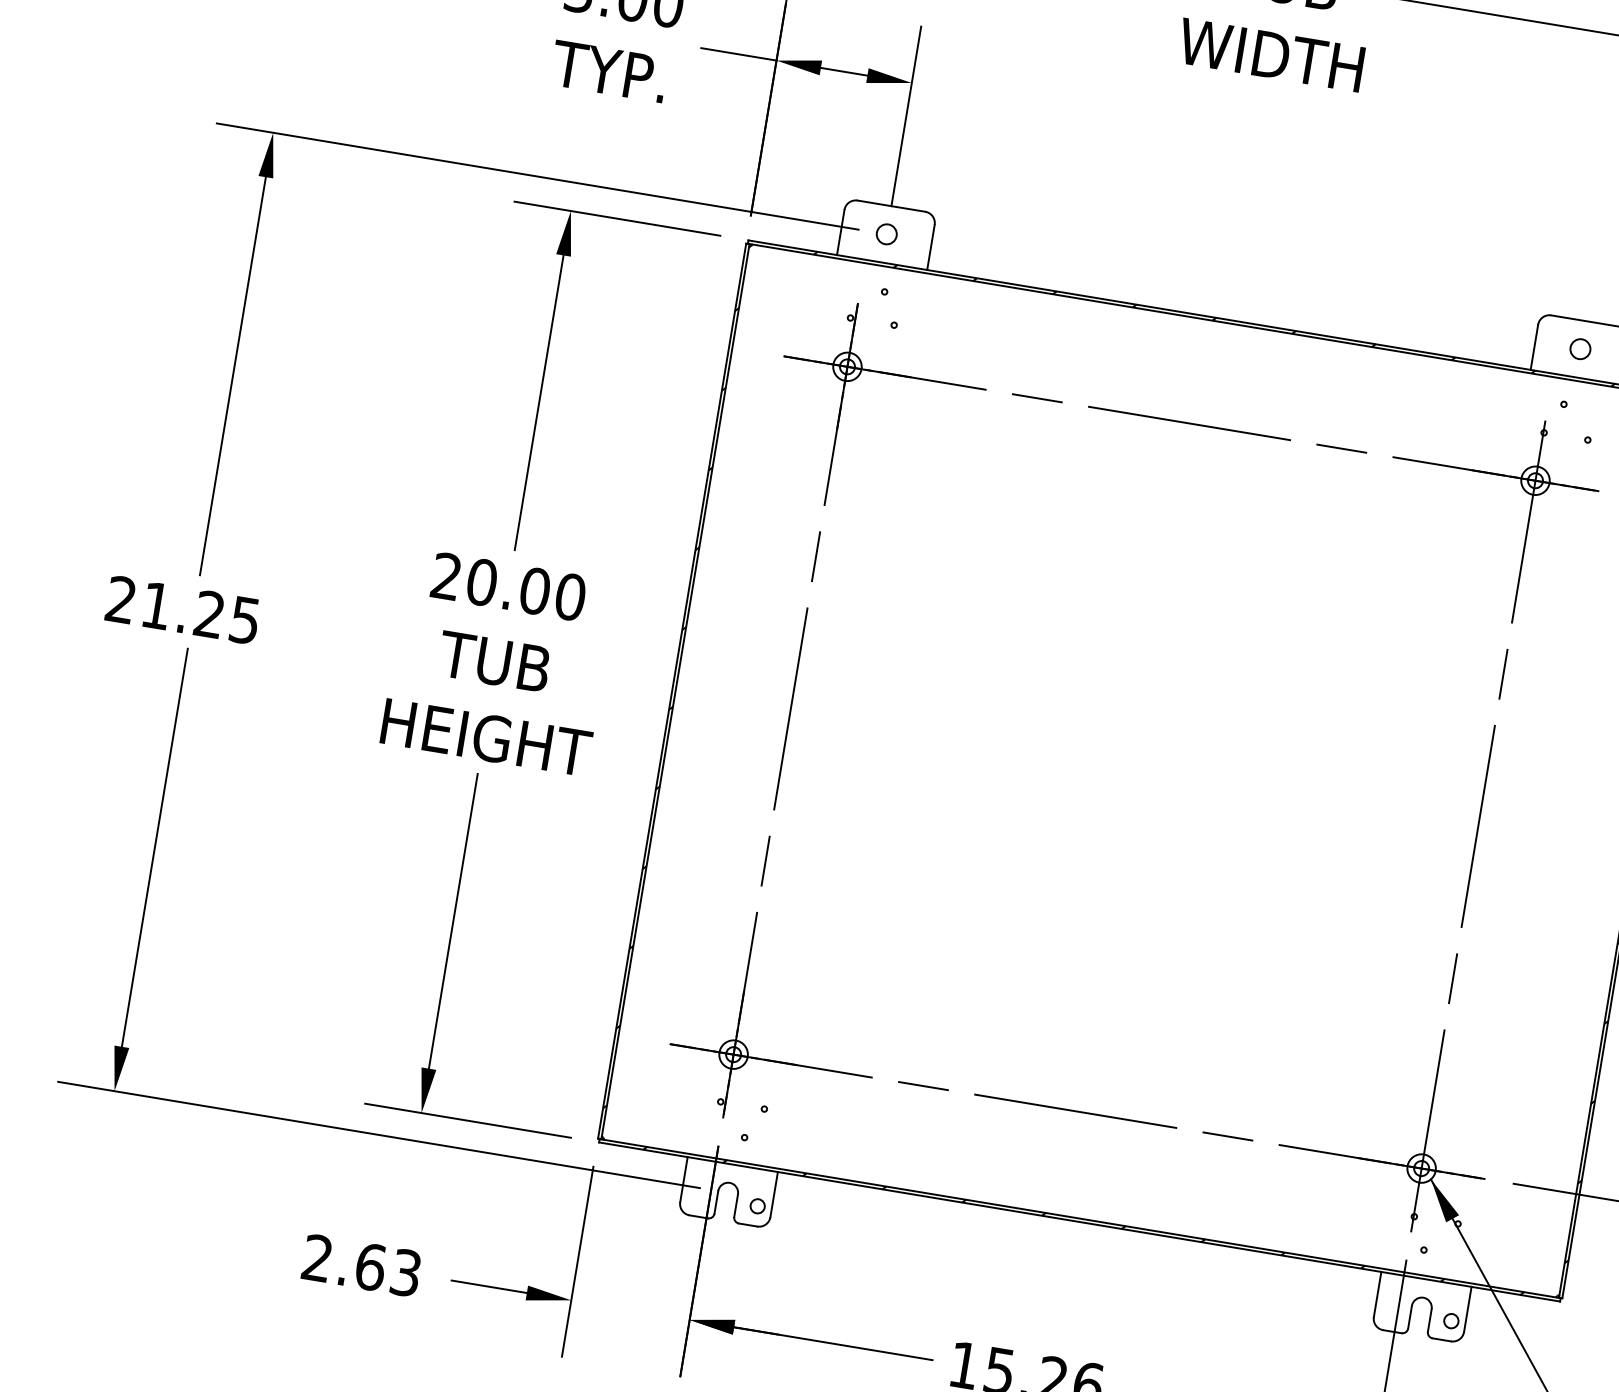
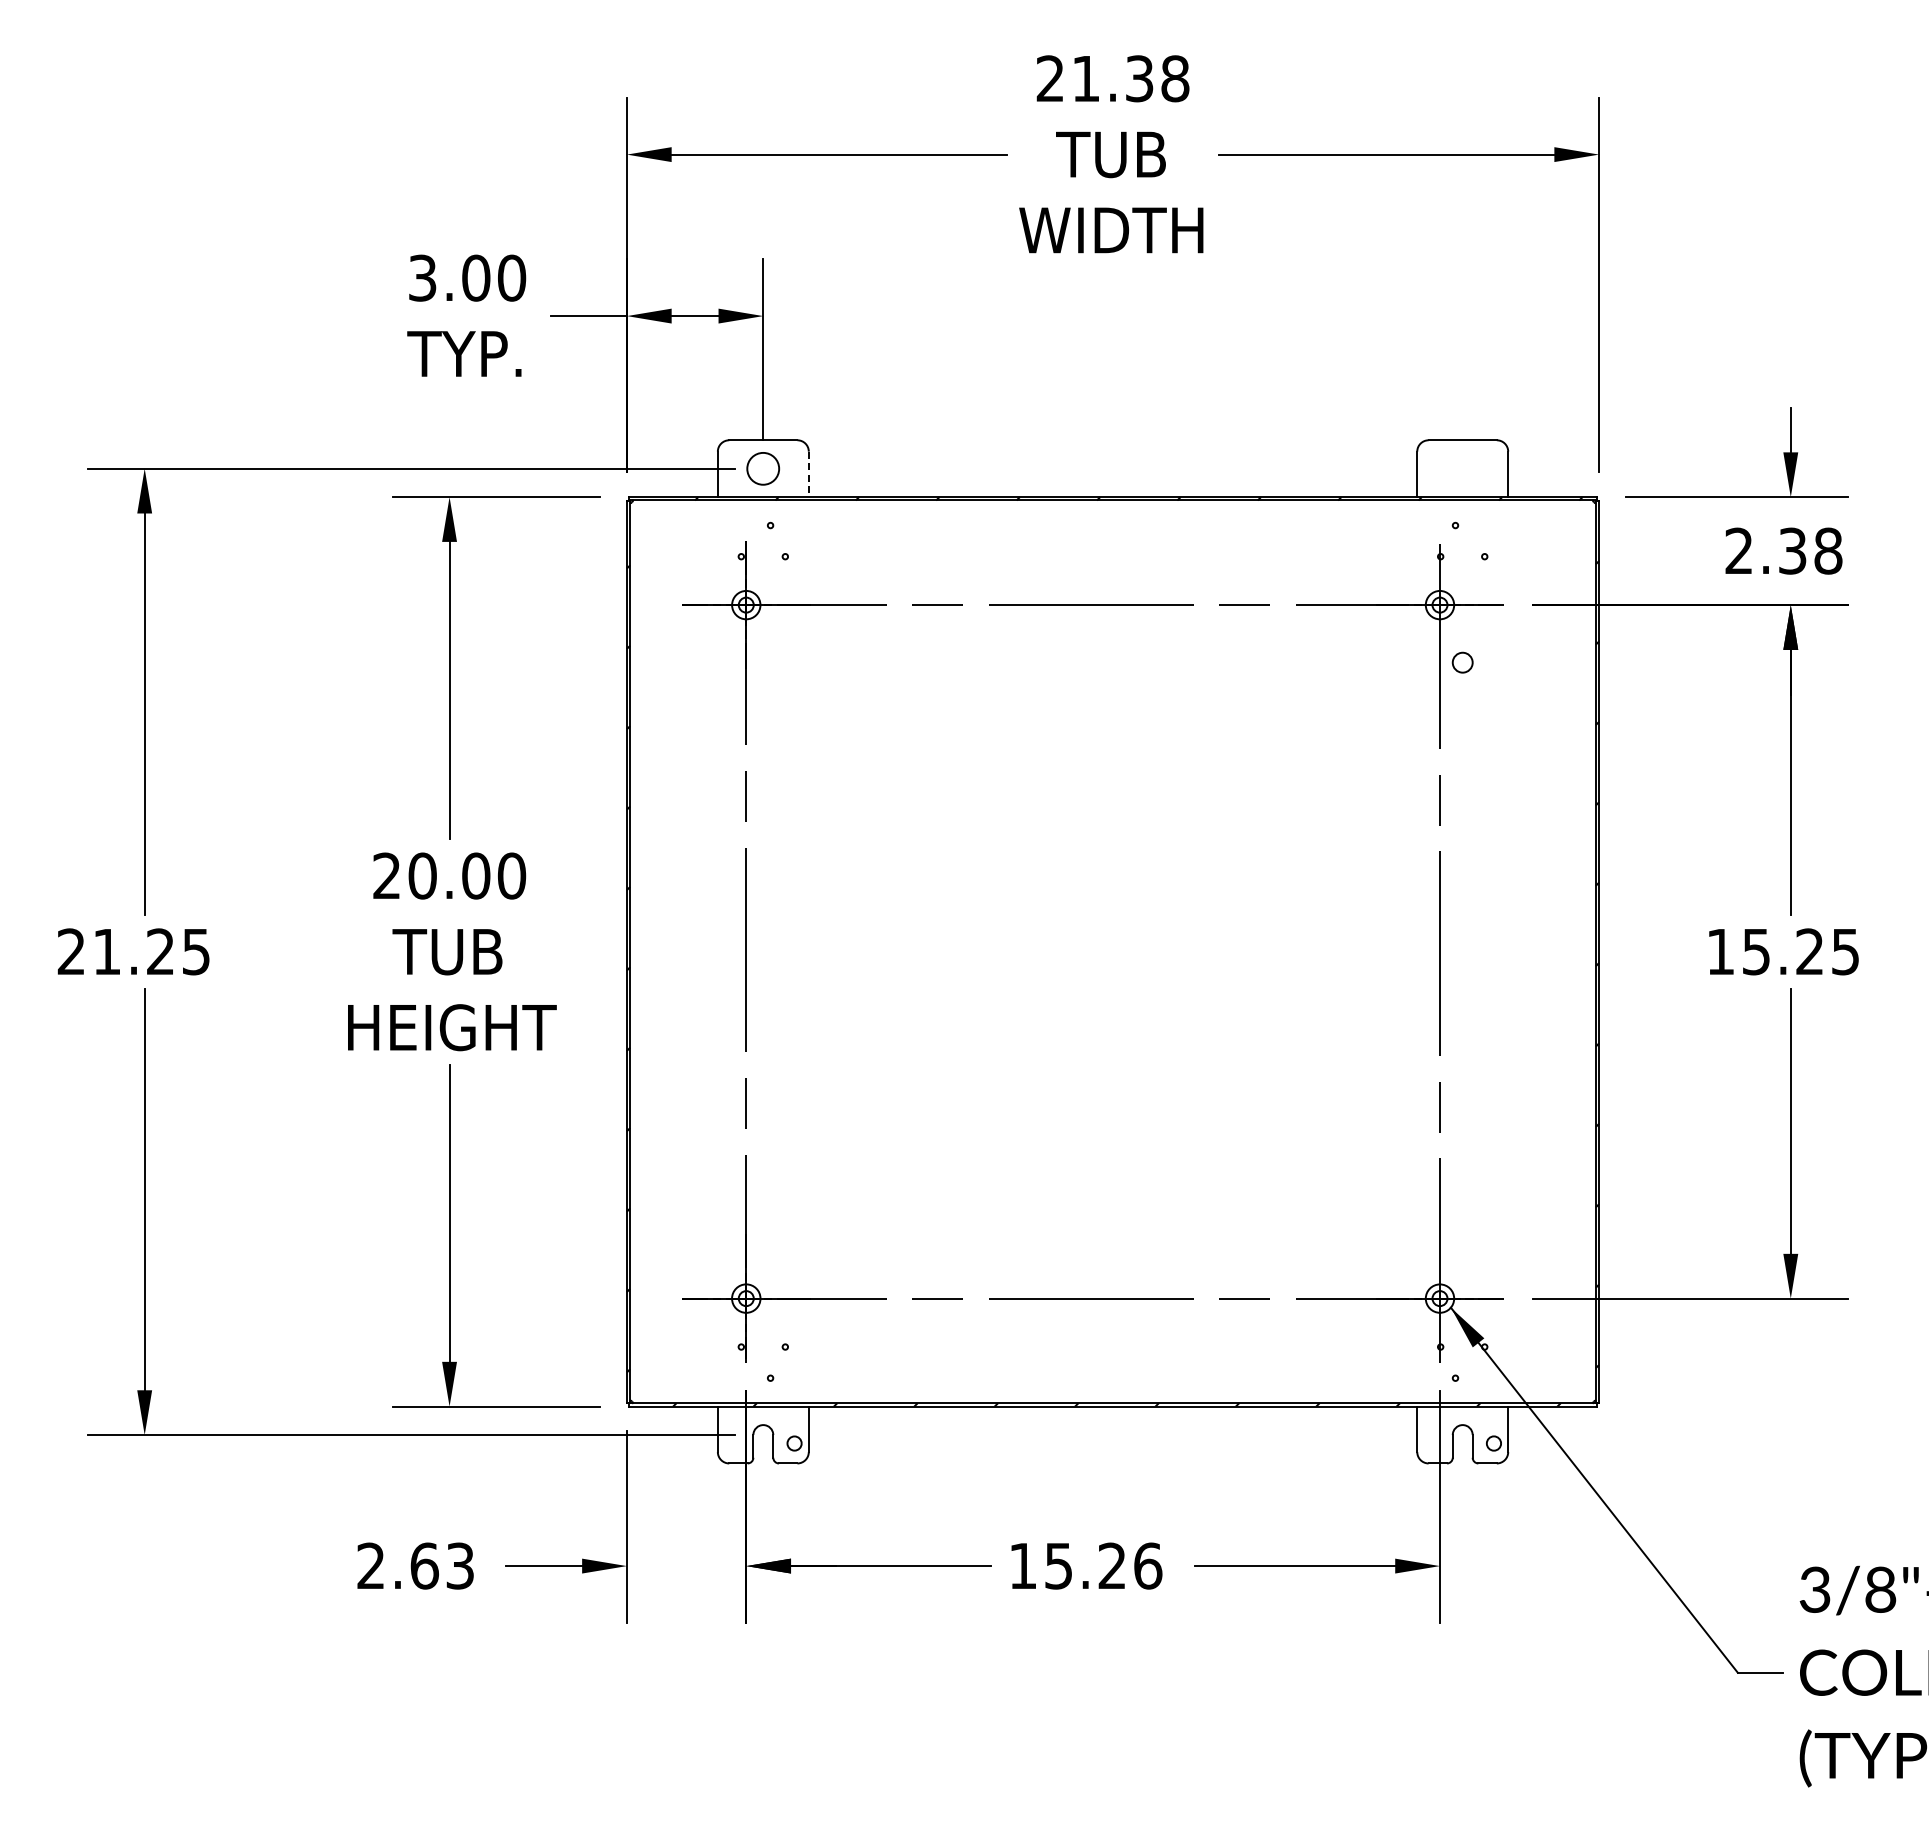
circle: (886, 234) -> (763, 468), size x1.6
line: (930, 247) -> (808, 474), solid -> dashed
circle: (1580, 348) -> (1462, 662), moved

